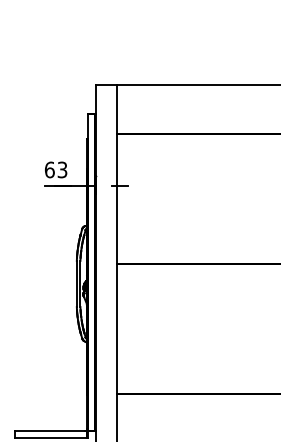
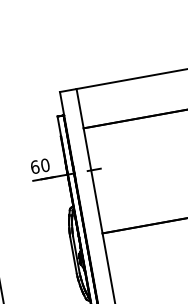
text: (62, 169) -> (45, 164), 63 -> 60

